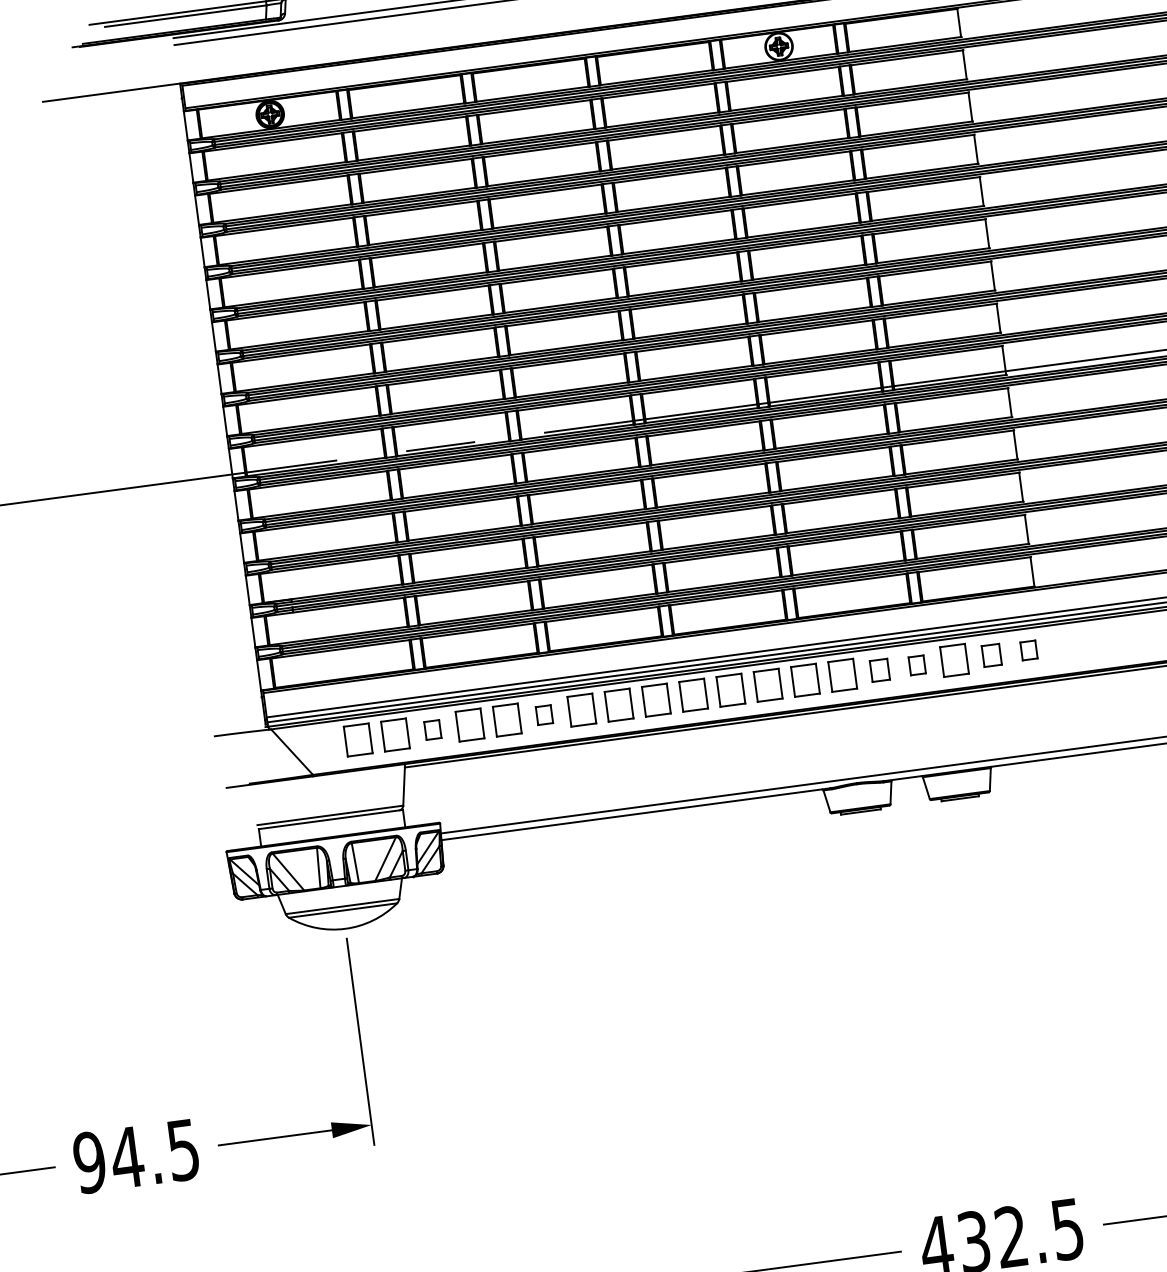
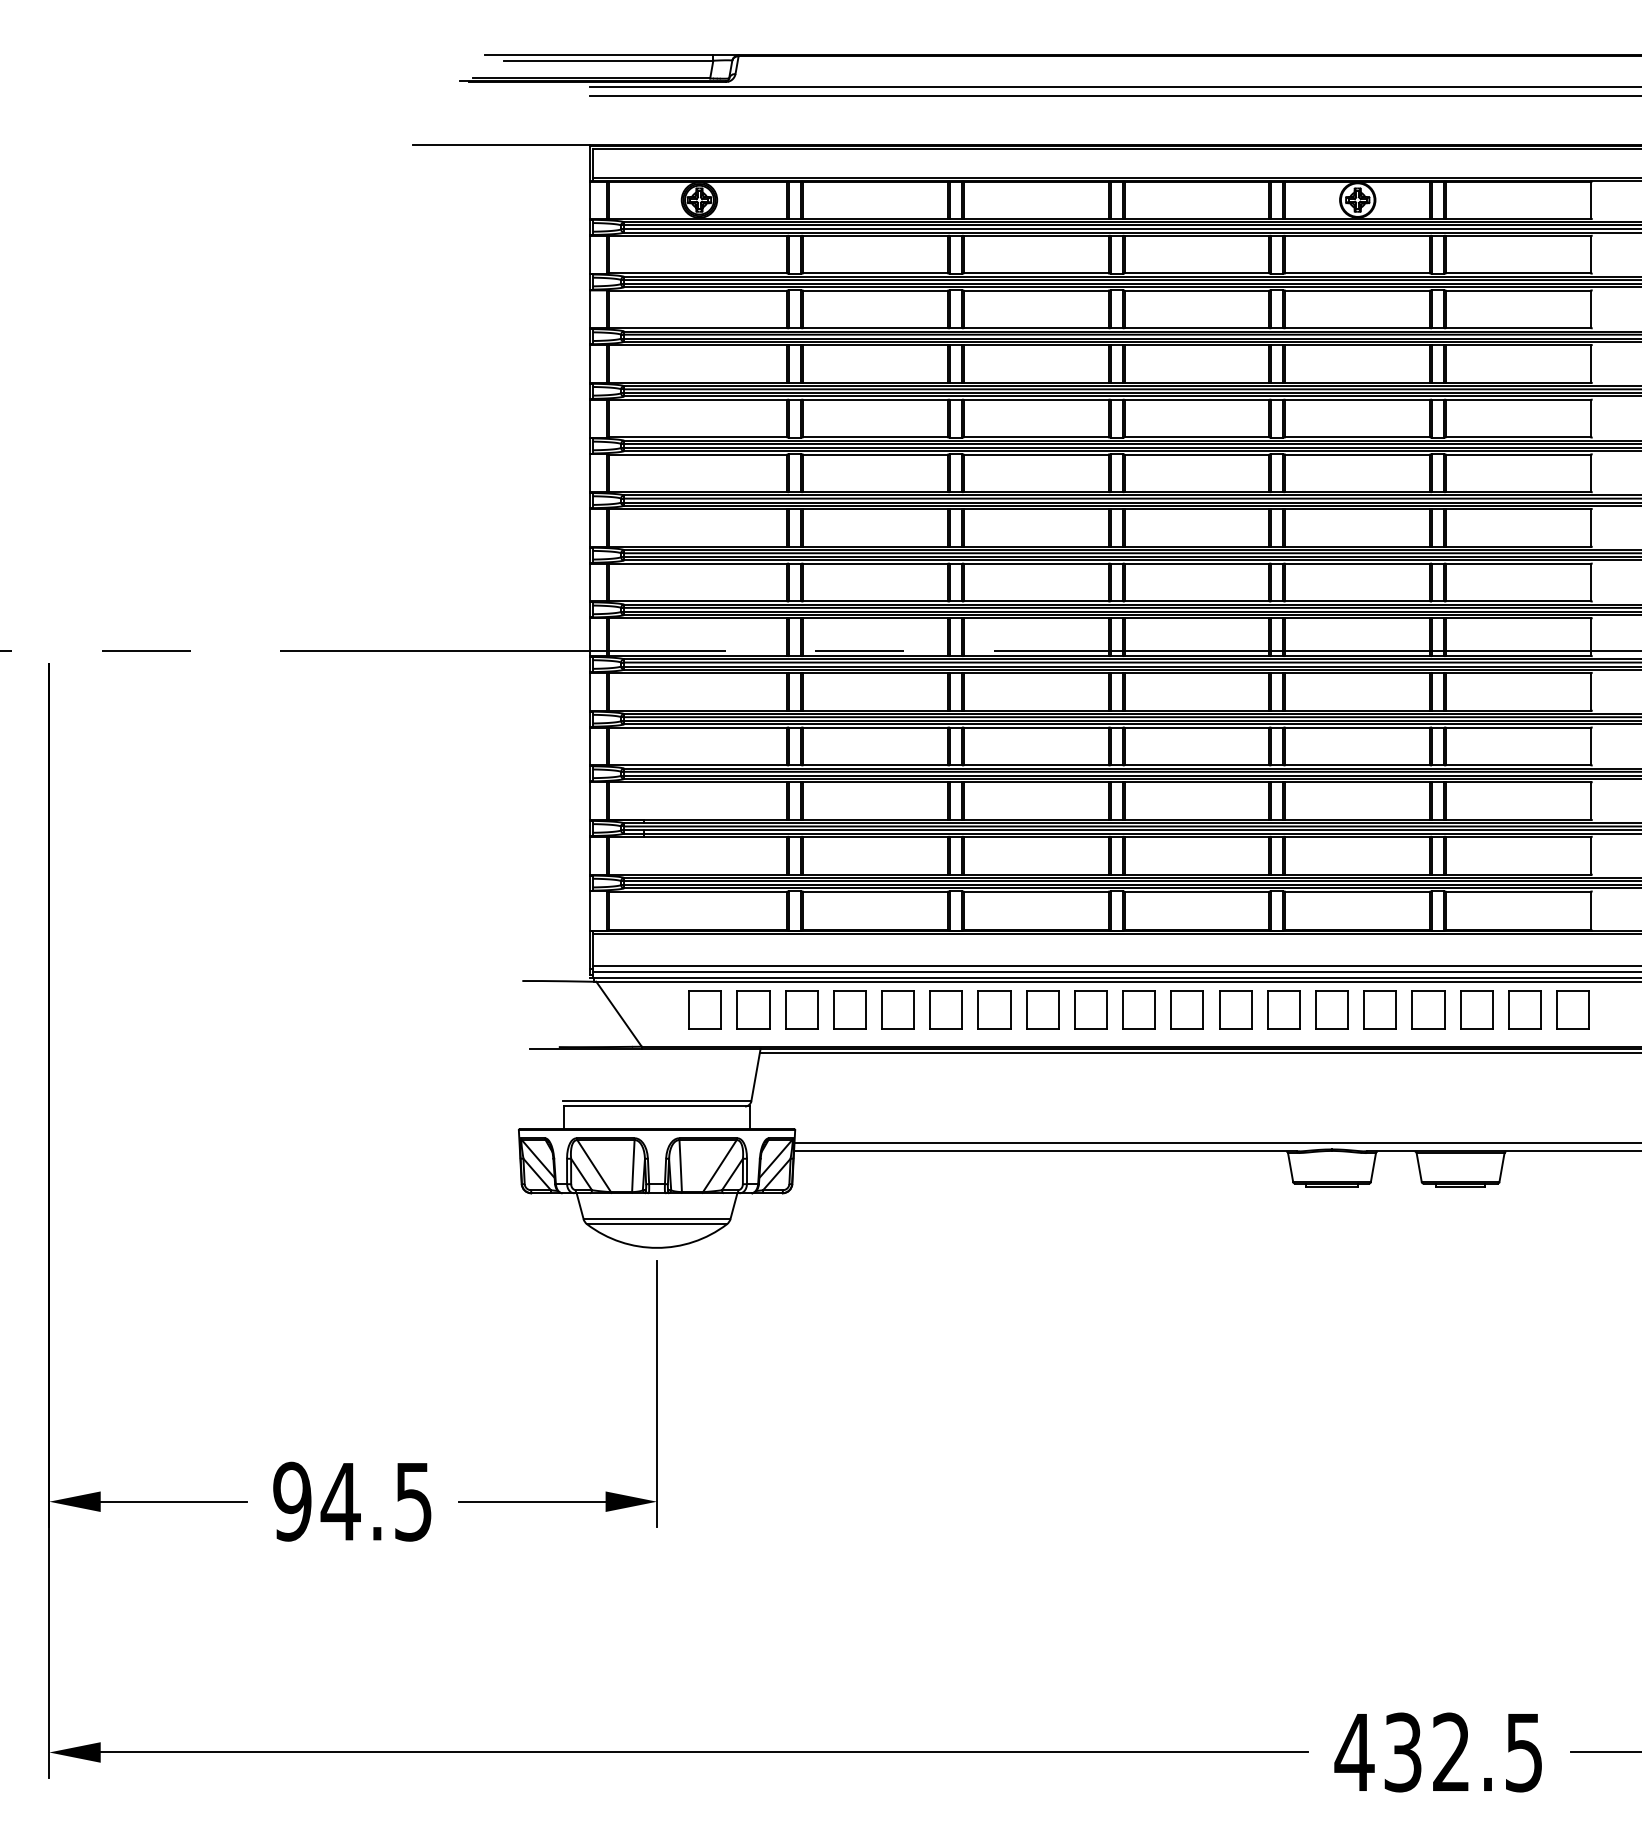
part: (1028, 650) -> (1572, 1009), size x1.67
part: (991, 655) -> (1524, 1009), size x1.43
part: (917, 664) -> (1428, 1009), size x1.67
part: (879, 670) -> (1379, 1009), size x1.43
part: (543, 714) -> (945, 1009), size x1.67
part: (432, 729) -> (801, 1009), size x1.67

